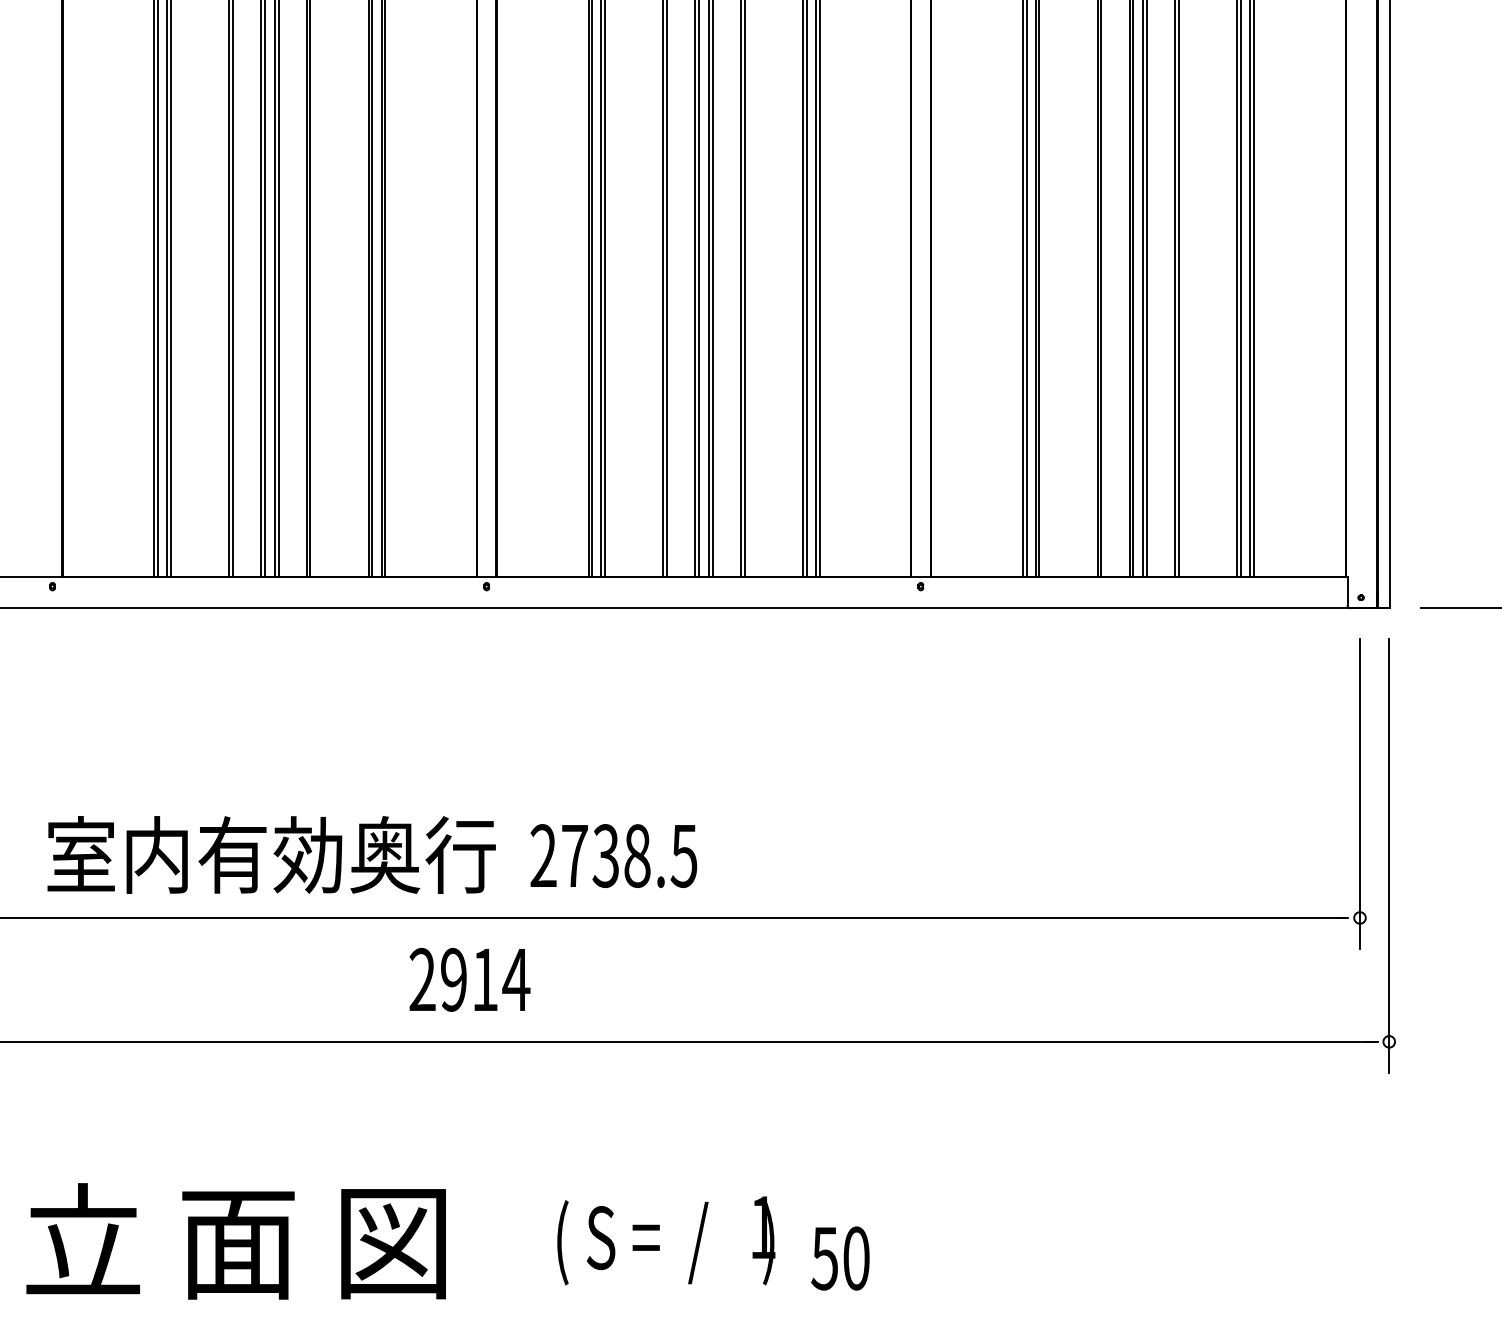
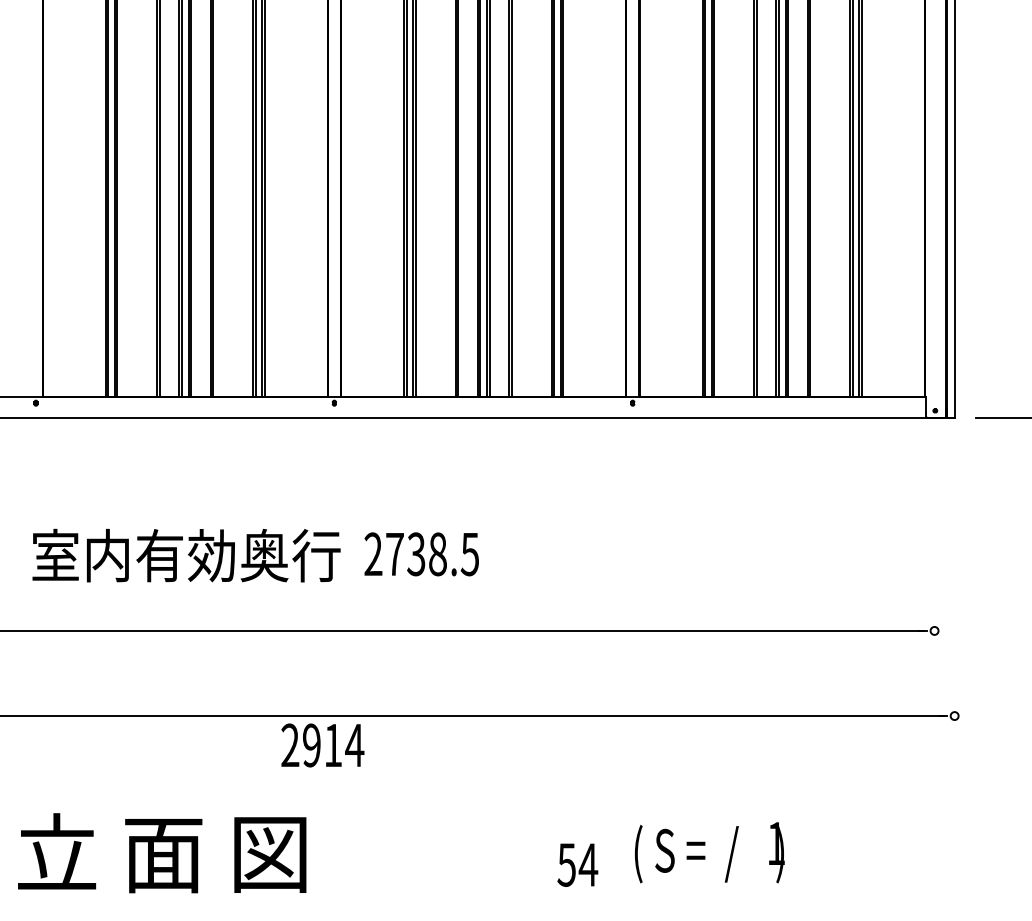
line: (1359, 793) -> (934, 545), removed
text: (271, 854) -> (186, 555), moved
text: (613, 856) -> (421, 554), moved
line: (1389, 856) -> (954, 588), removed
text: (469, 979) -> (322, 745), moved
text: (665, 1240) -> (709, 852), moved
text: (856, 1257) -> (588, 864), 50 -> 54

